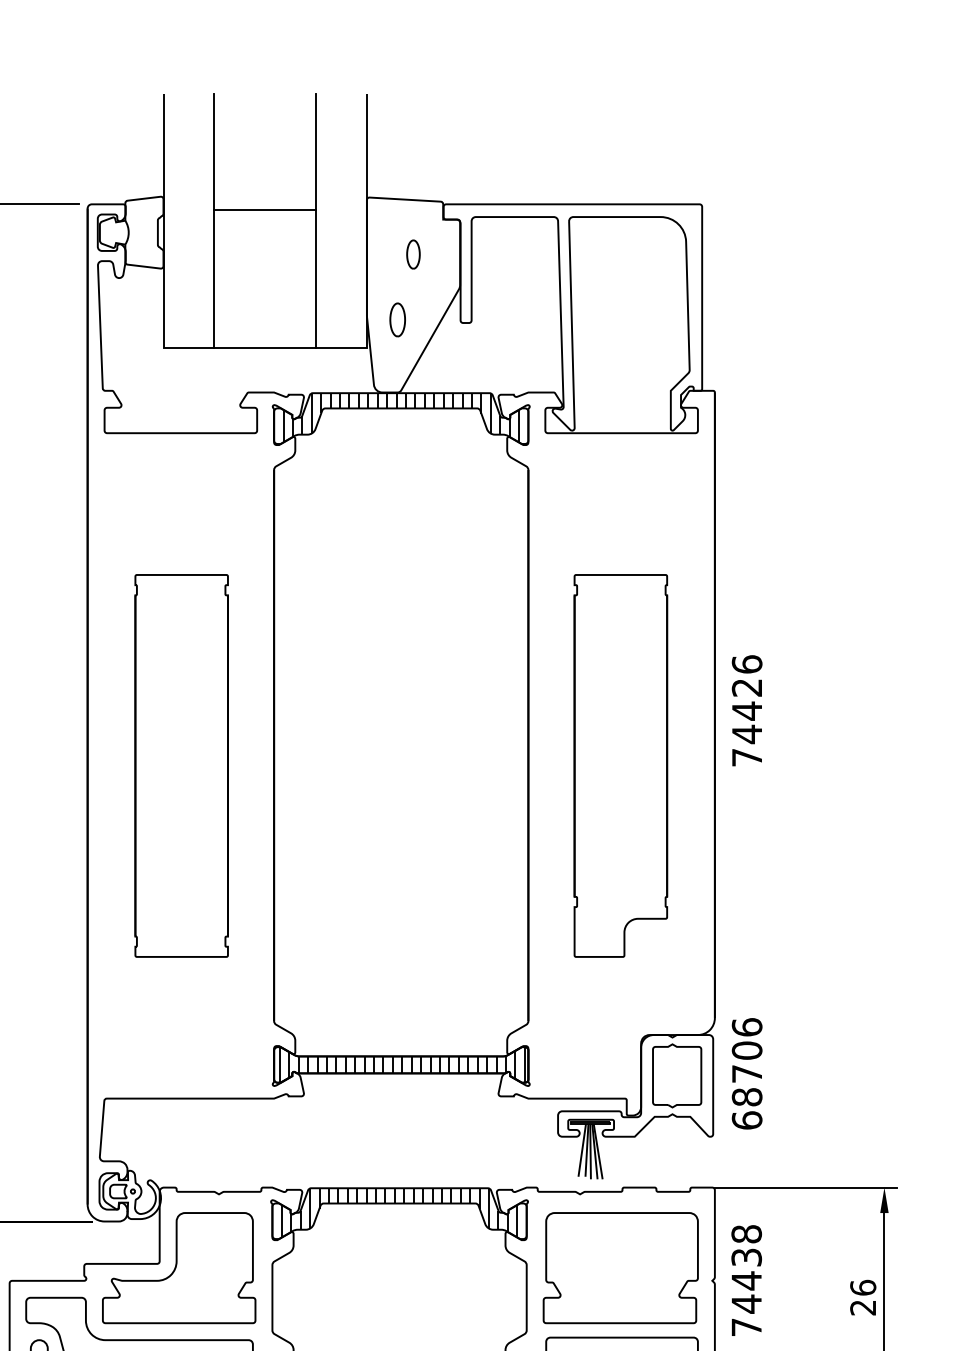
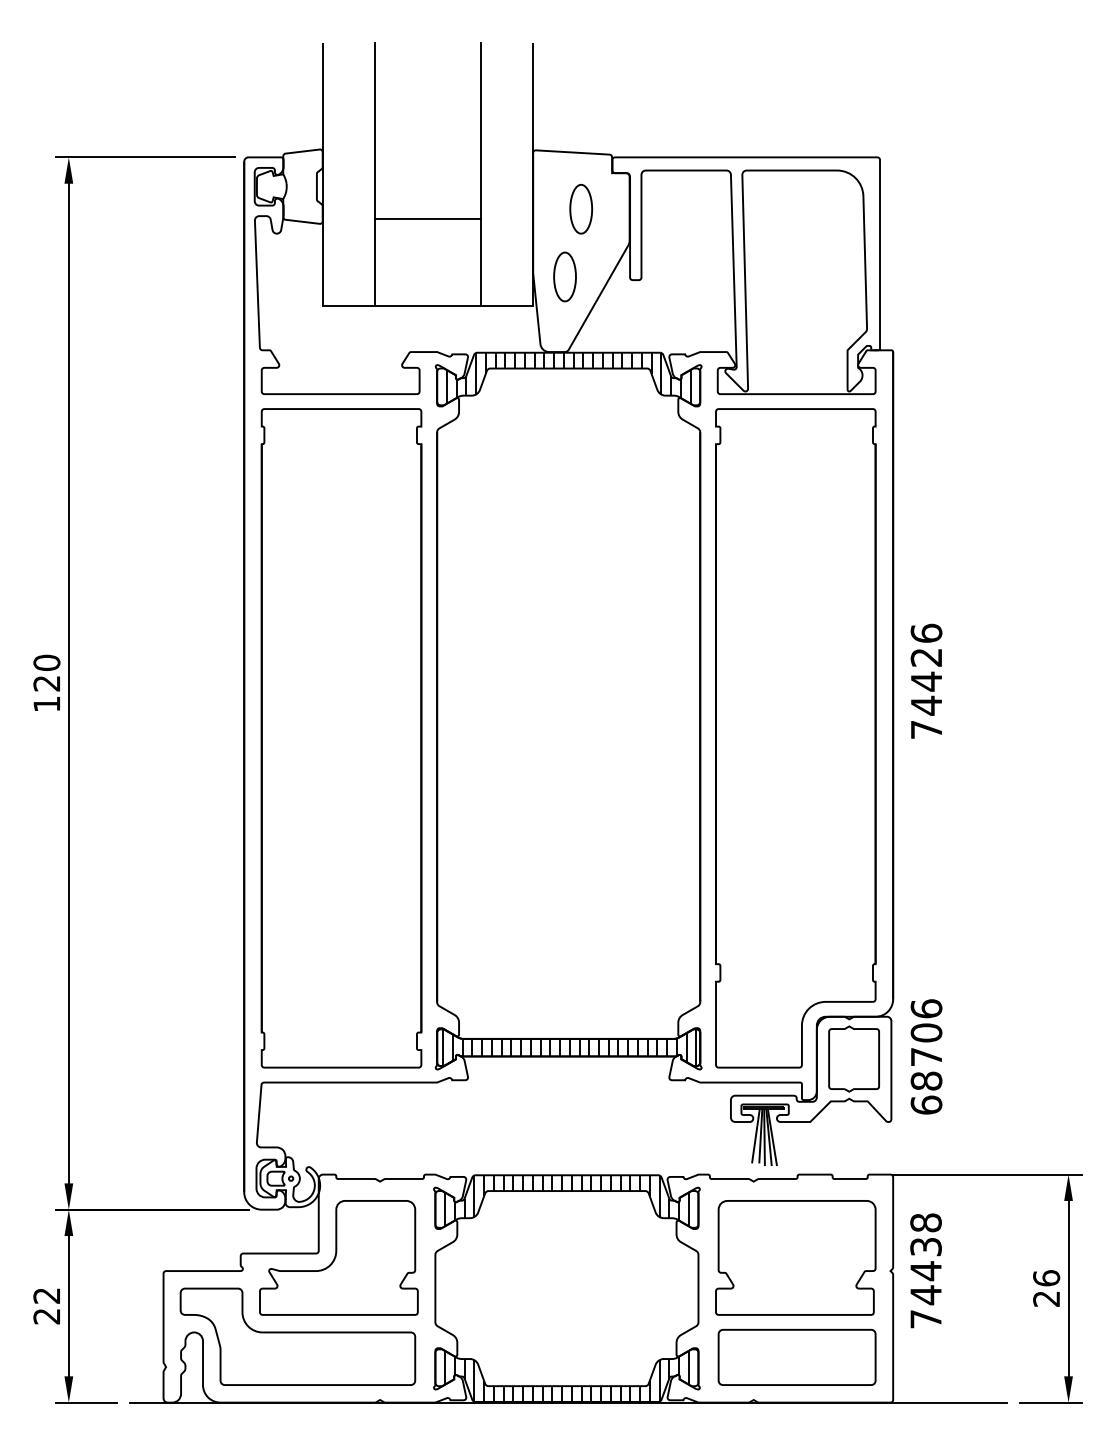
line: (264, 209) -> (427, 218), moved
part: (413, 254) -> (581, 209), size x1.67
part: (397, 319) -> (564, 276), size x1.43
part: (181, 766) -> (341, 738), size x1.67
part: (620, 766) -> (795, 738), size x1.67

